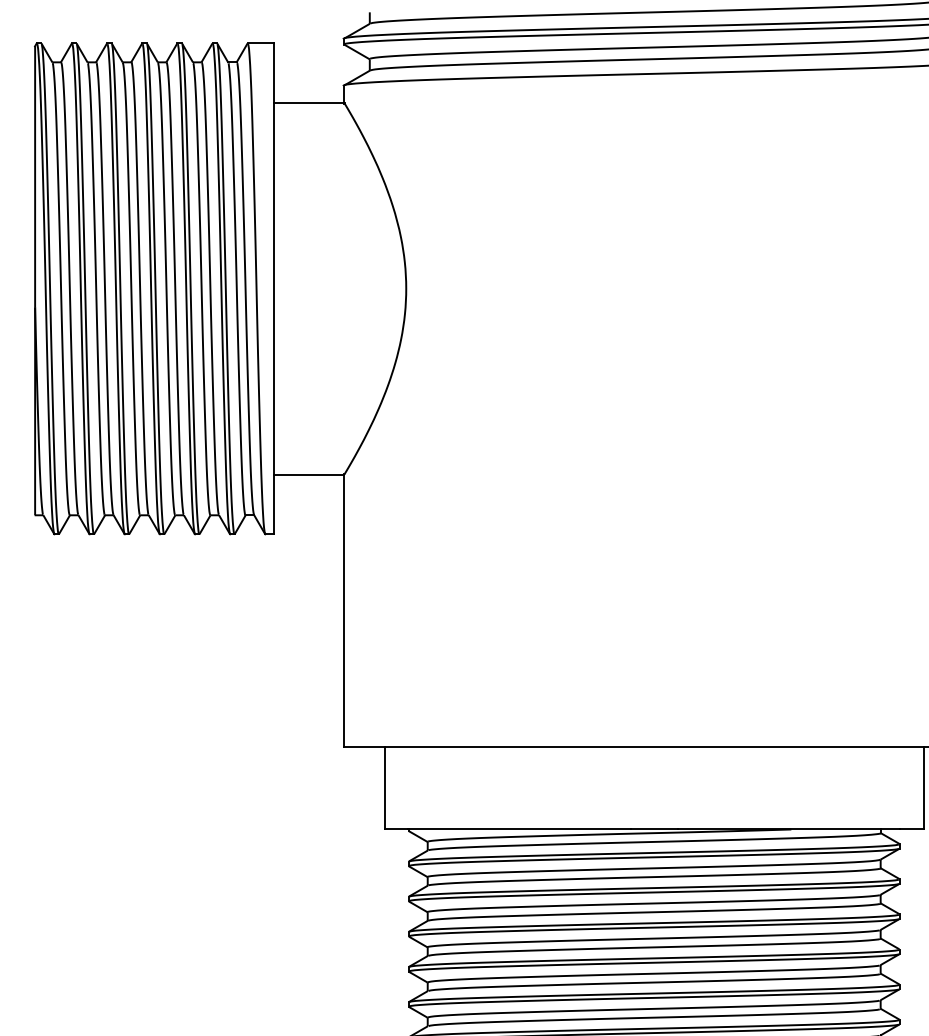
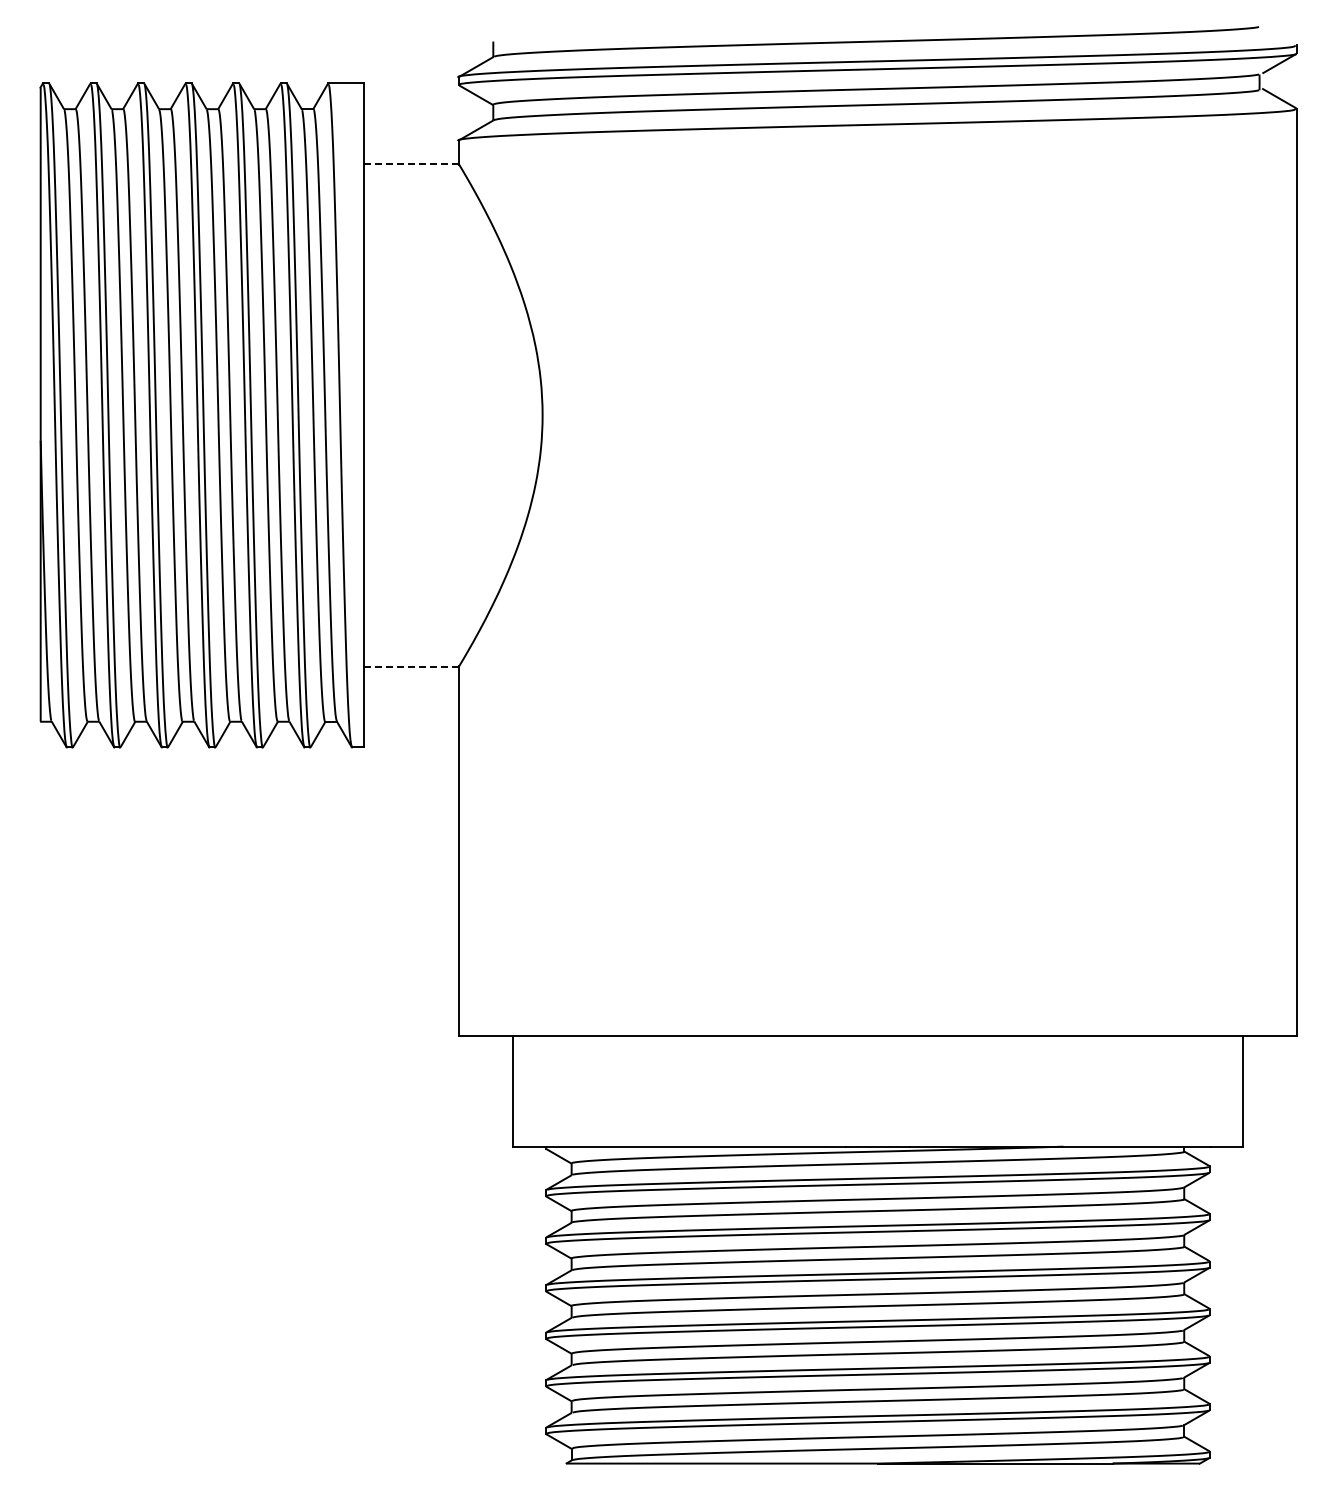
line: (309, 103) -> (411, 164), solid -> dashed
line: (309, 474) -> (411, 666), solid -> dashed

